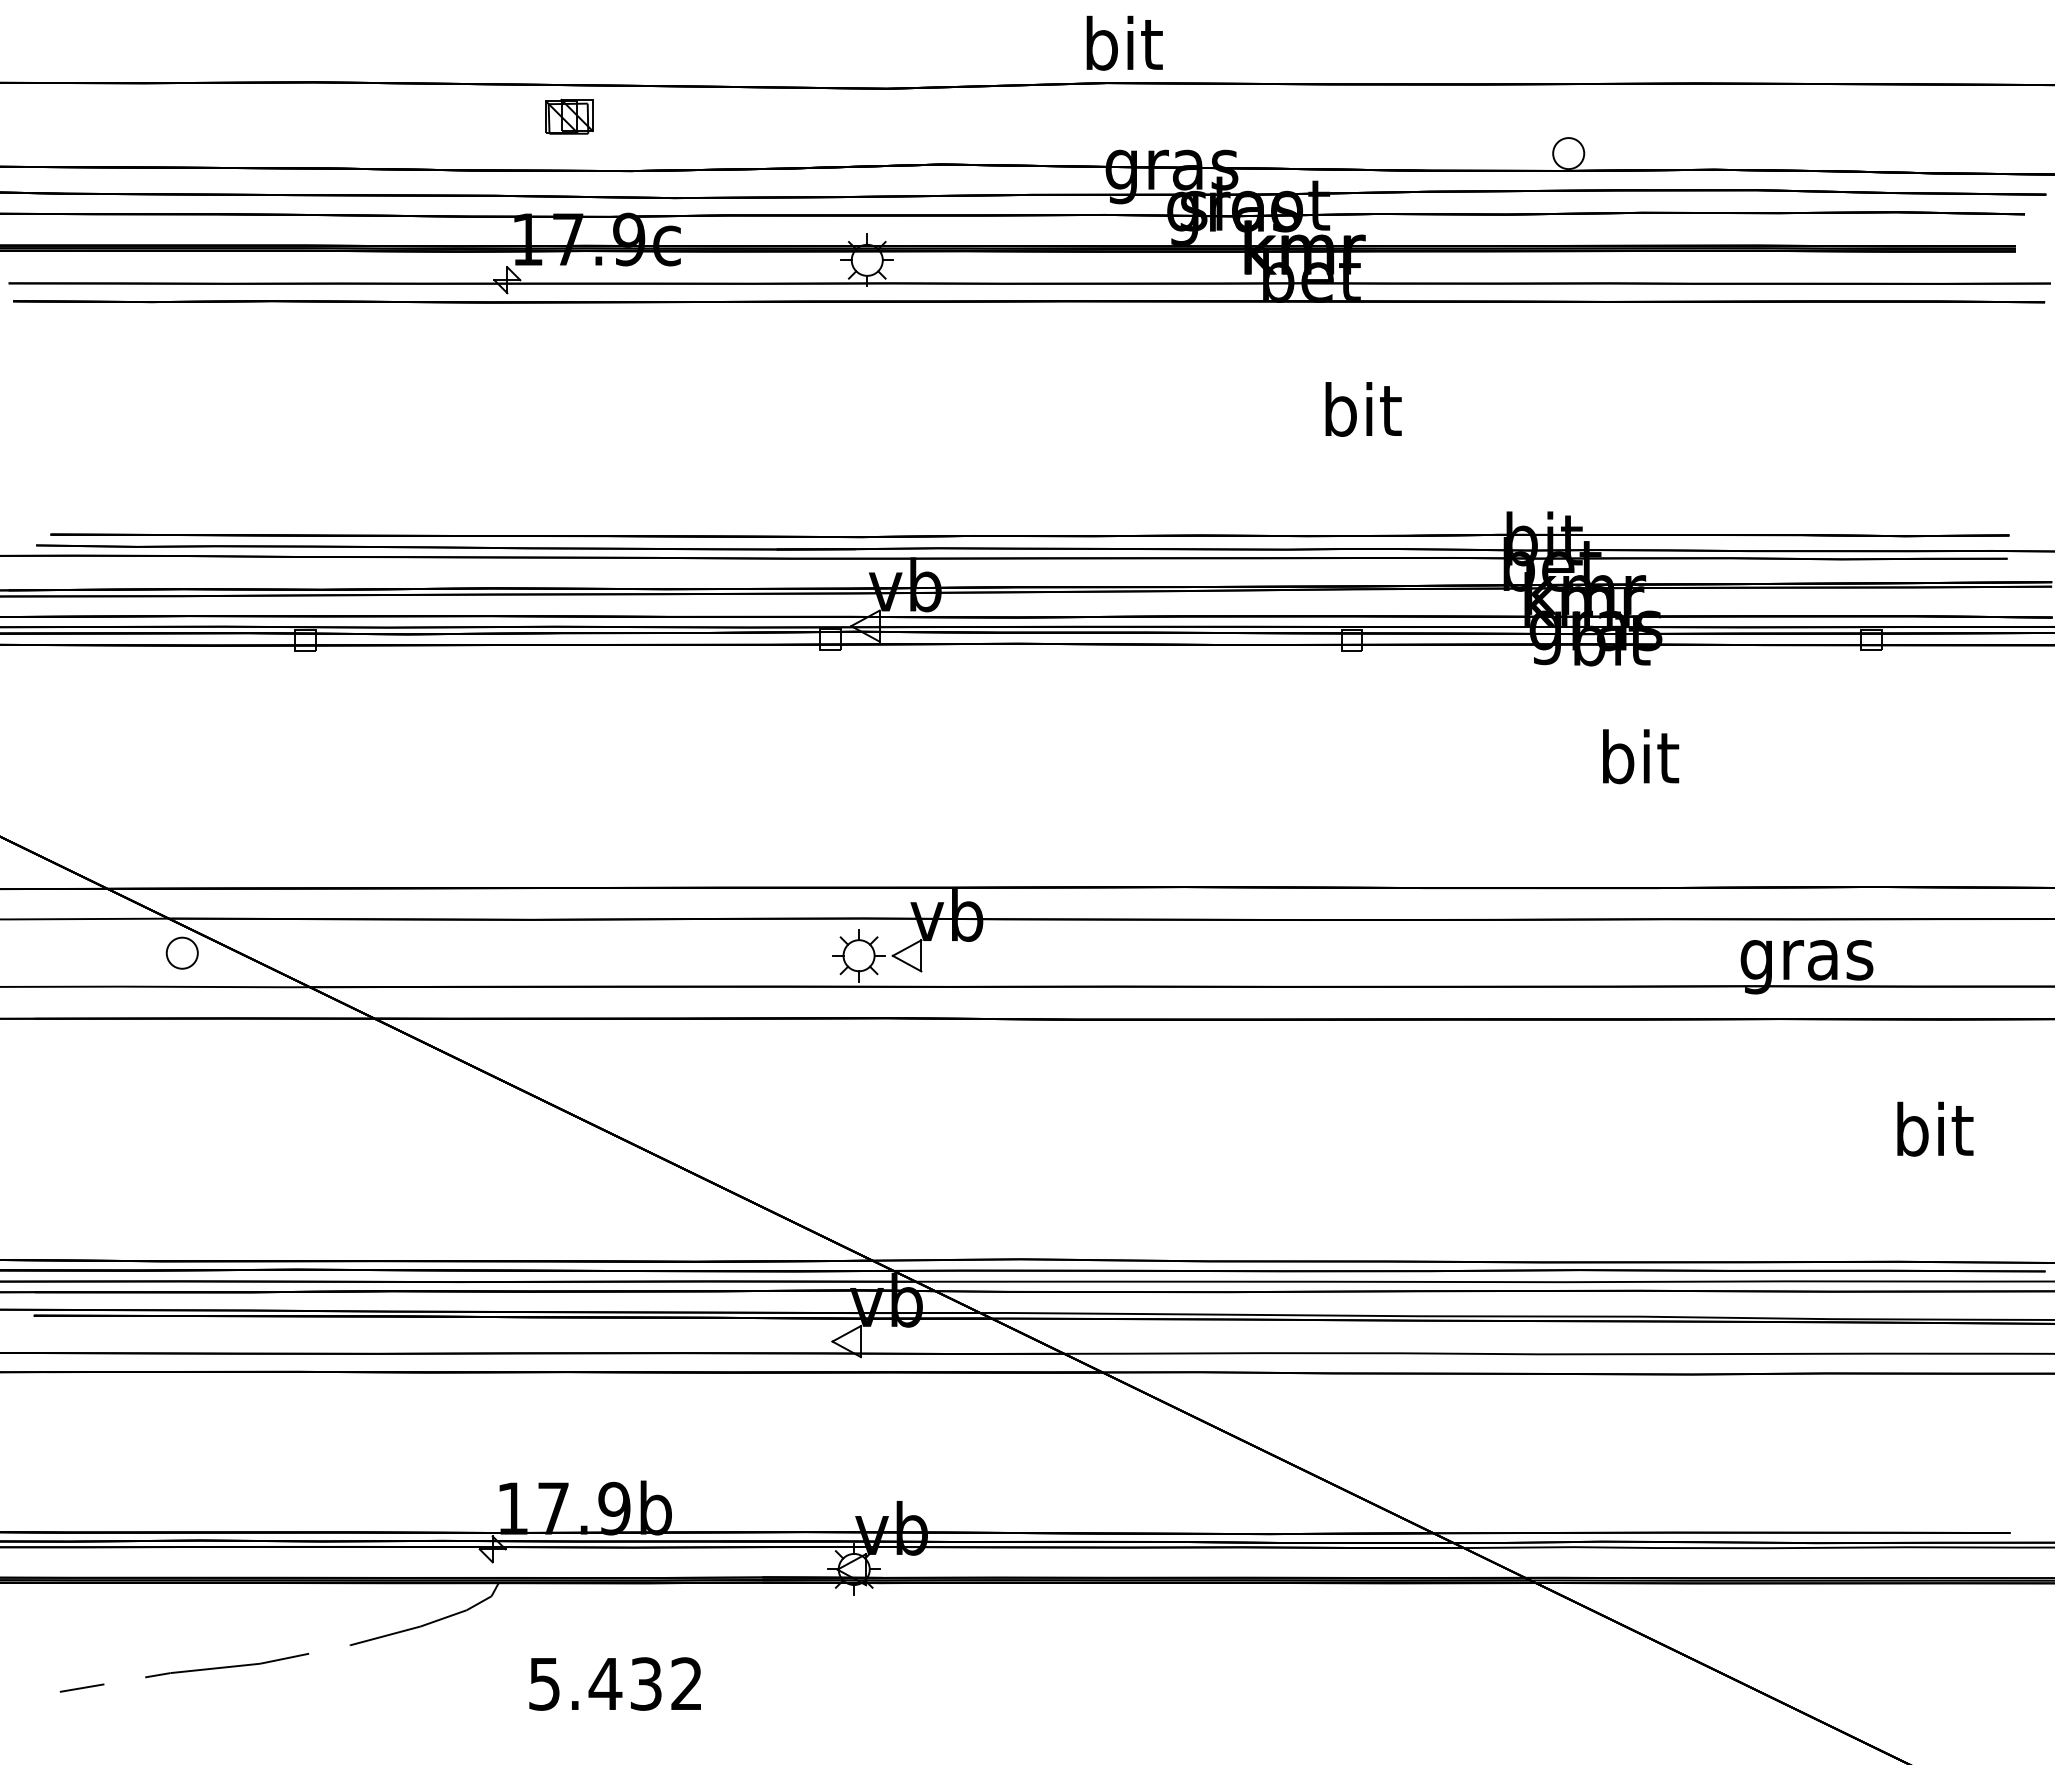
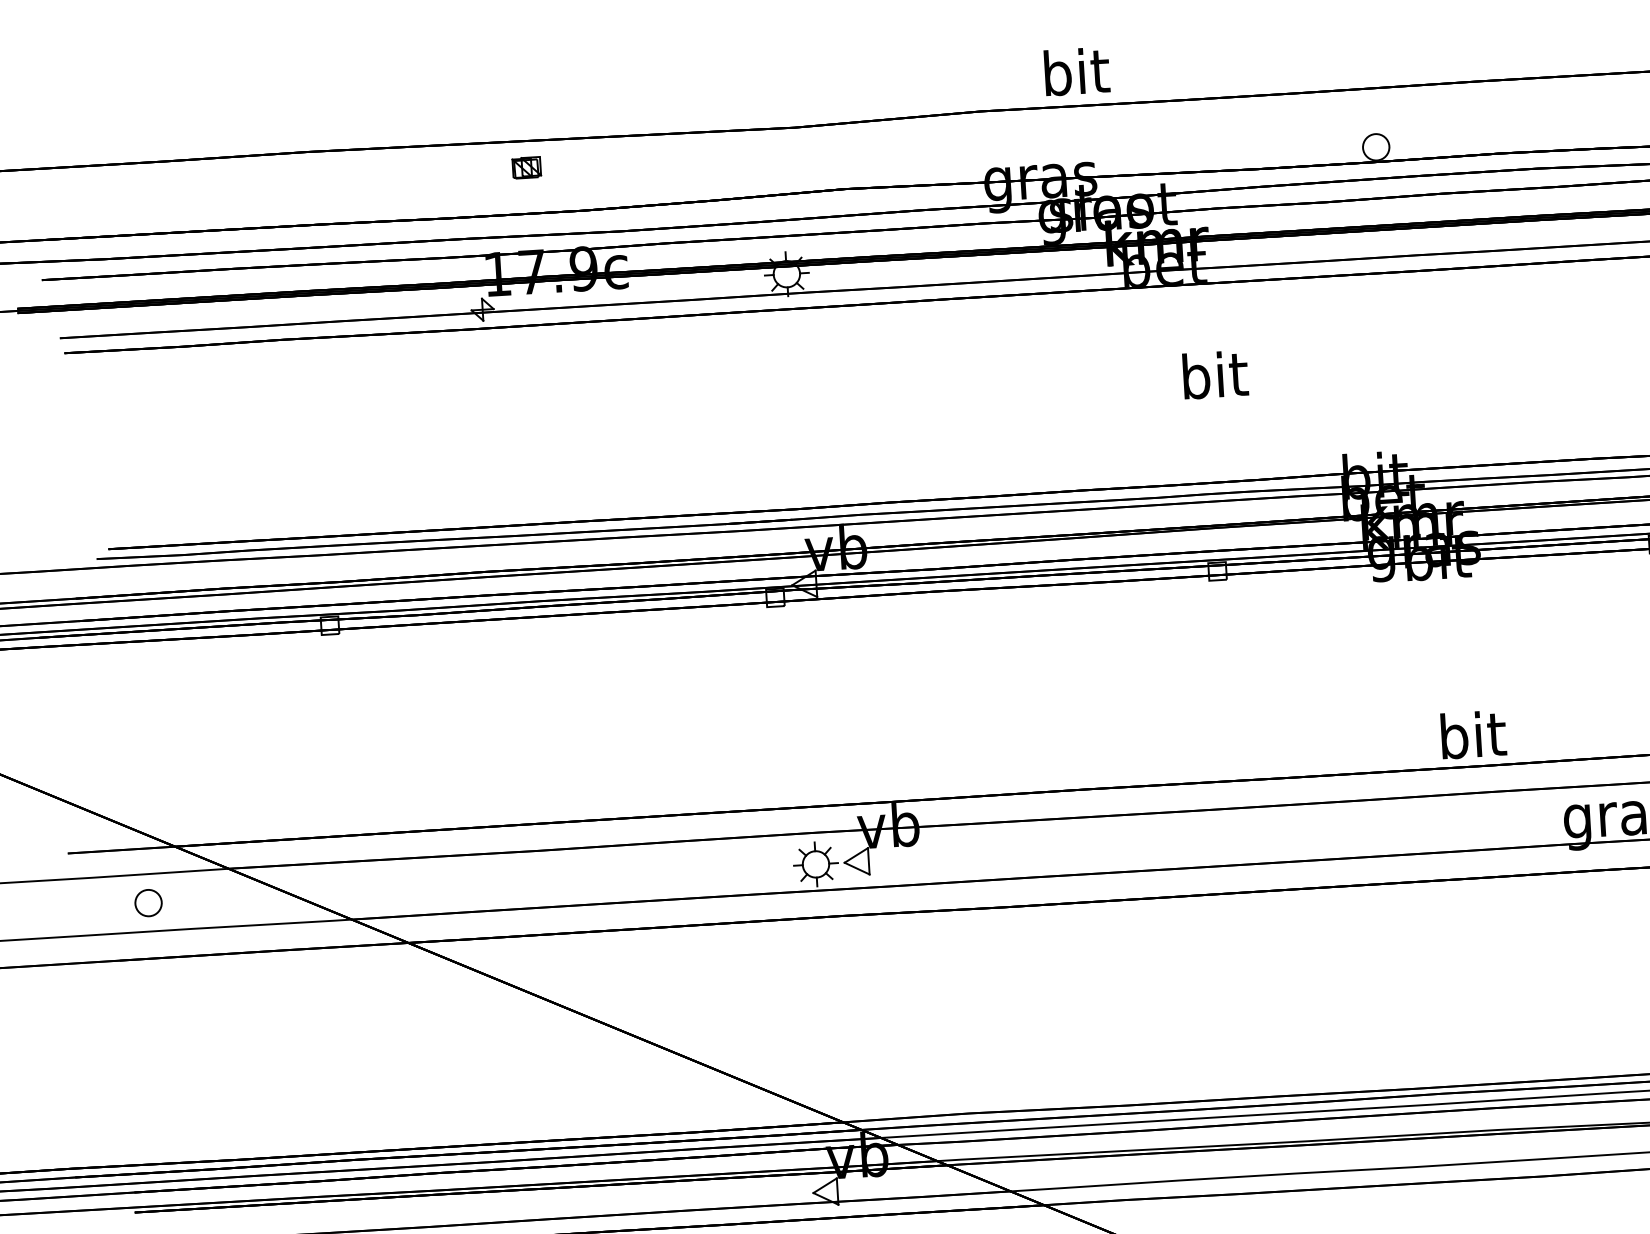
text: (1124, 42) -> (1076, 71), moved
part: (569, 116) -> (526, 167), size x0.7
text: (1641, 756) -> (1474, 734), moved
part: (181, 952) -> (147, 902), moved

